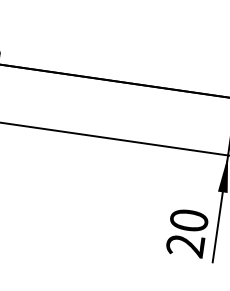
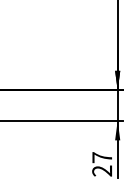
text: (189, 220) -> (102, 157), 20 -> 27

